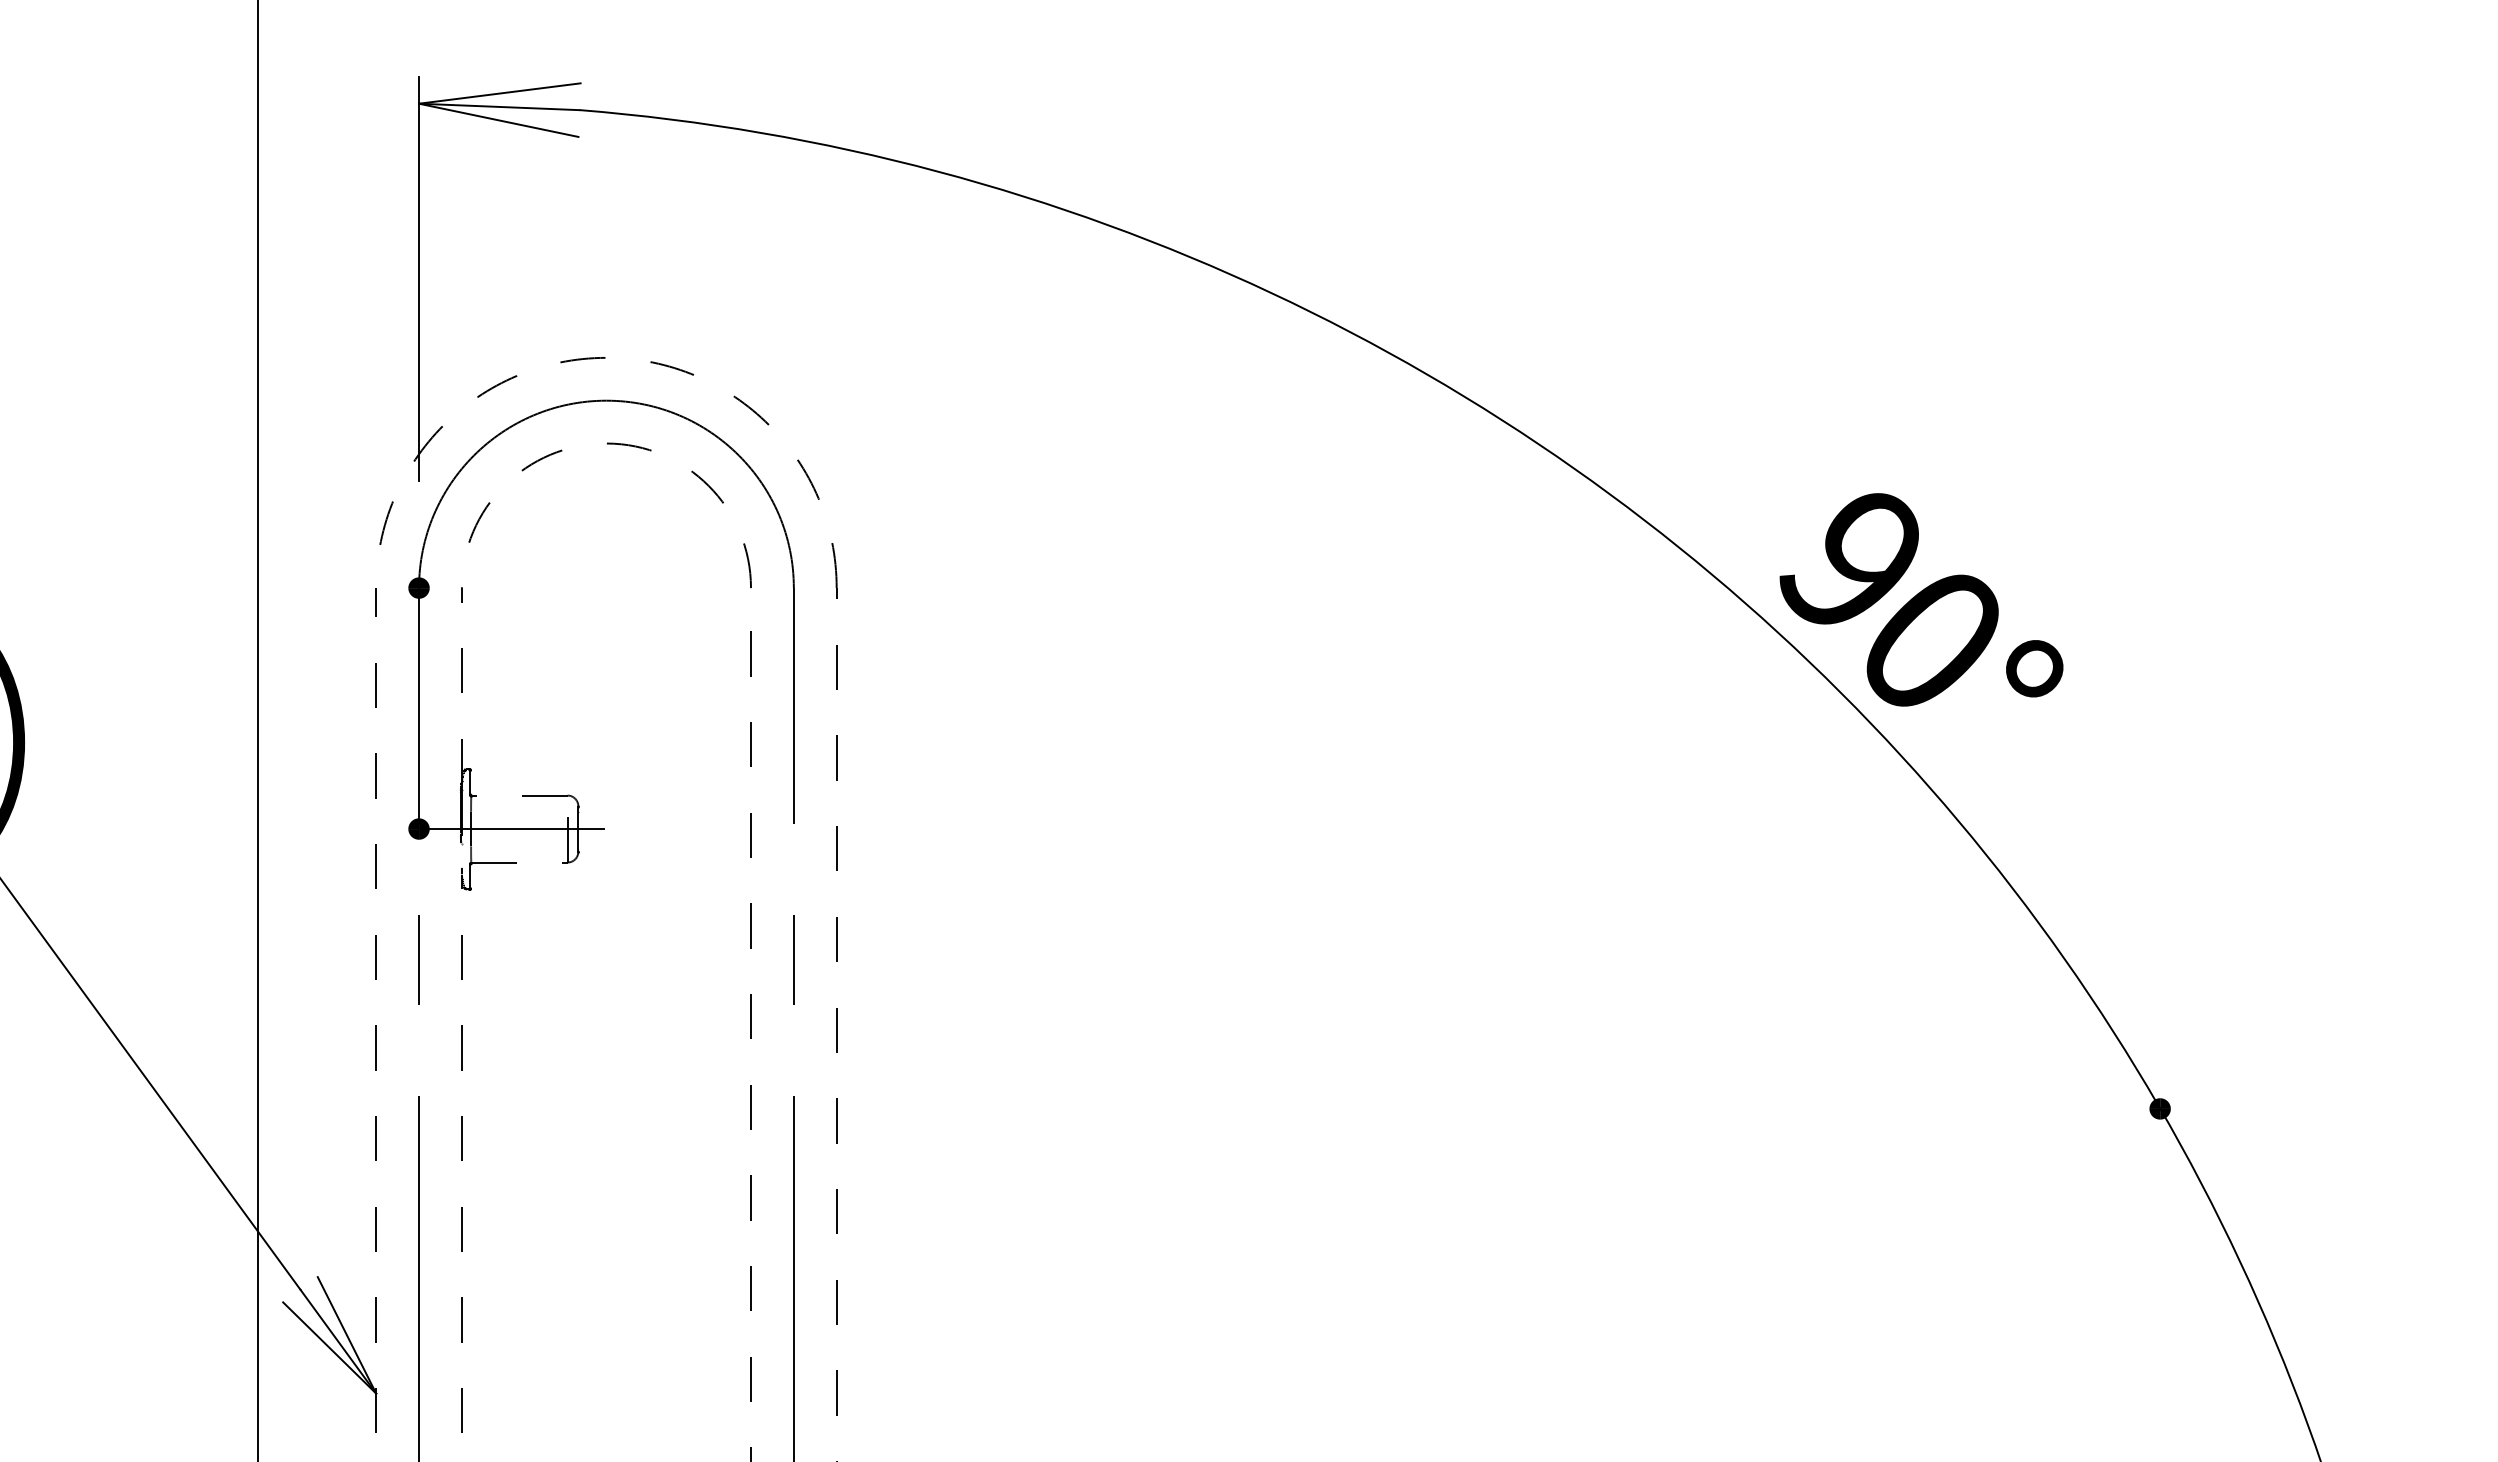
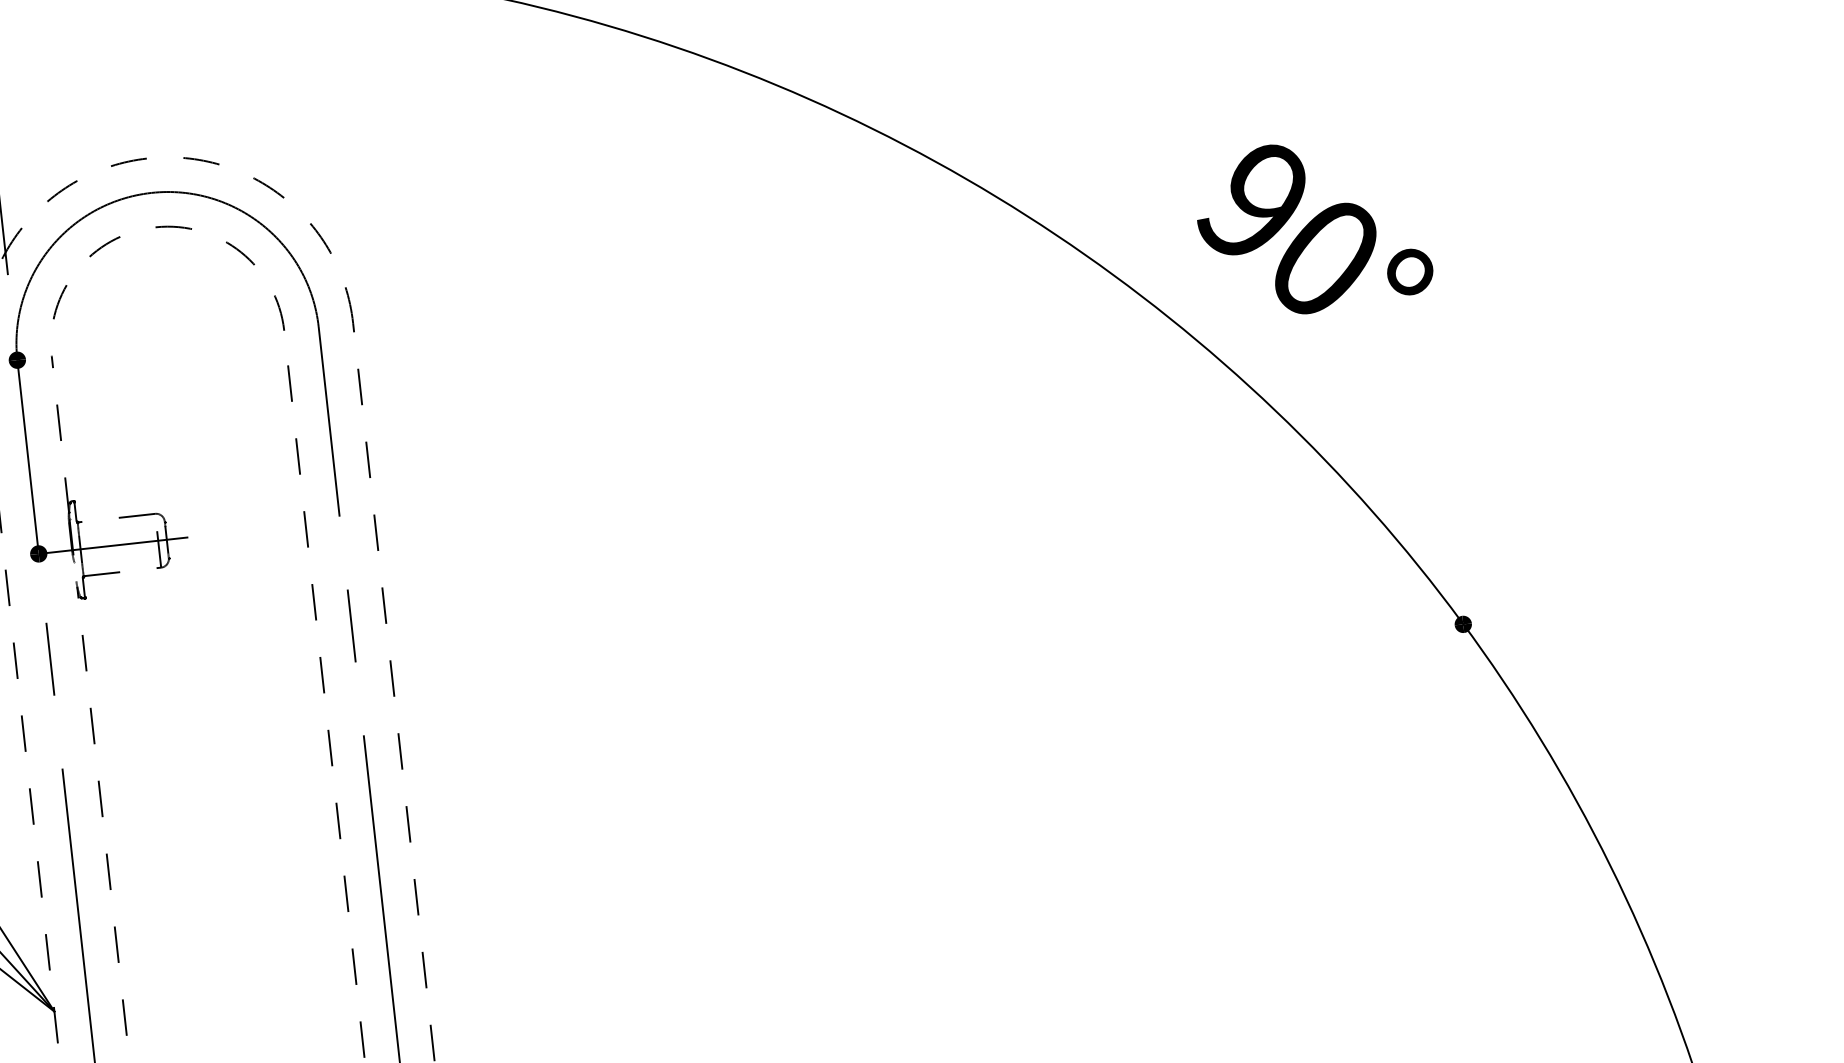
text: (1921, 599) -> (1313, 226), moved

